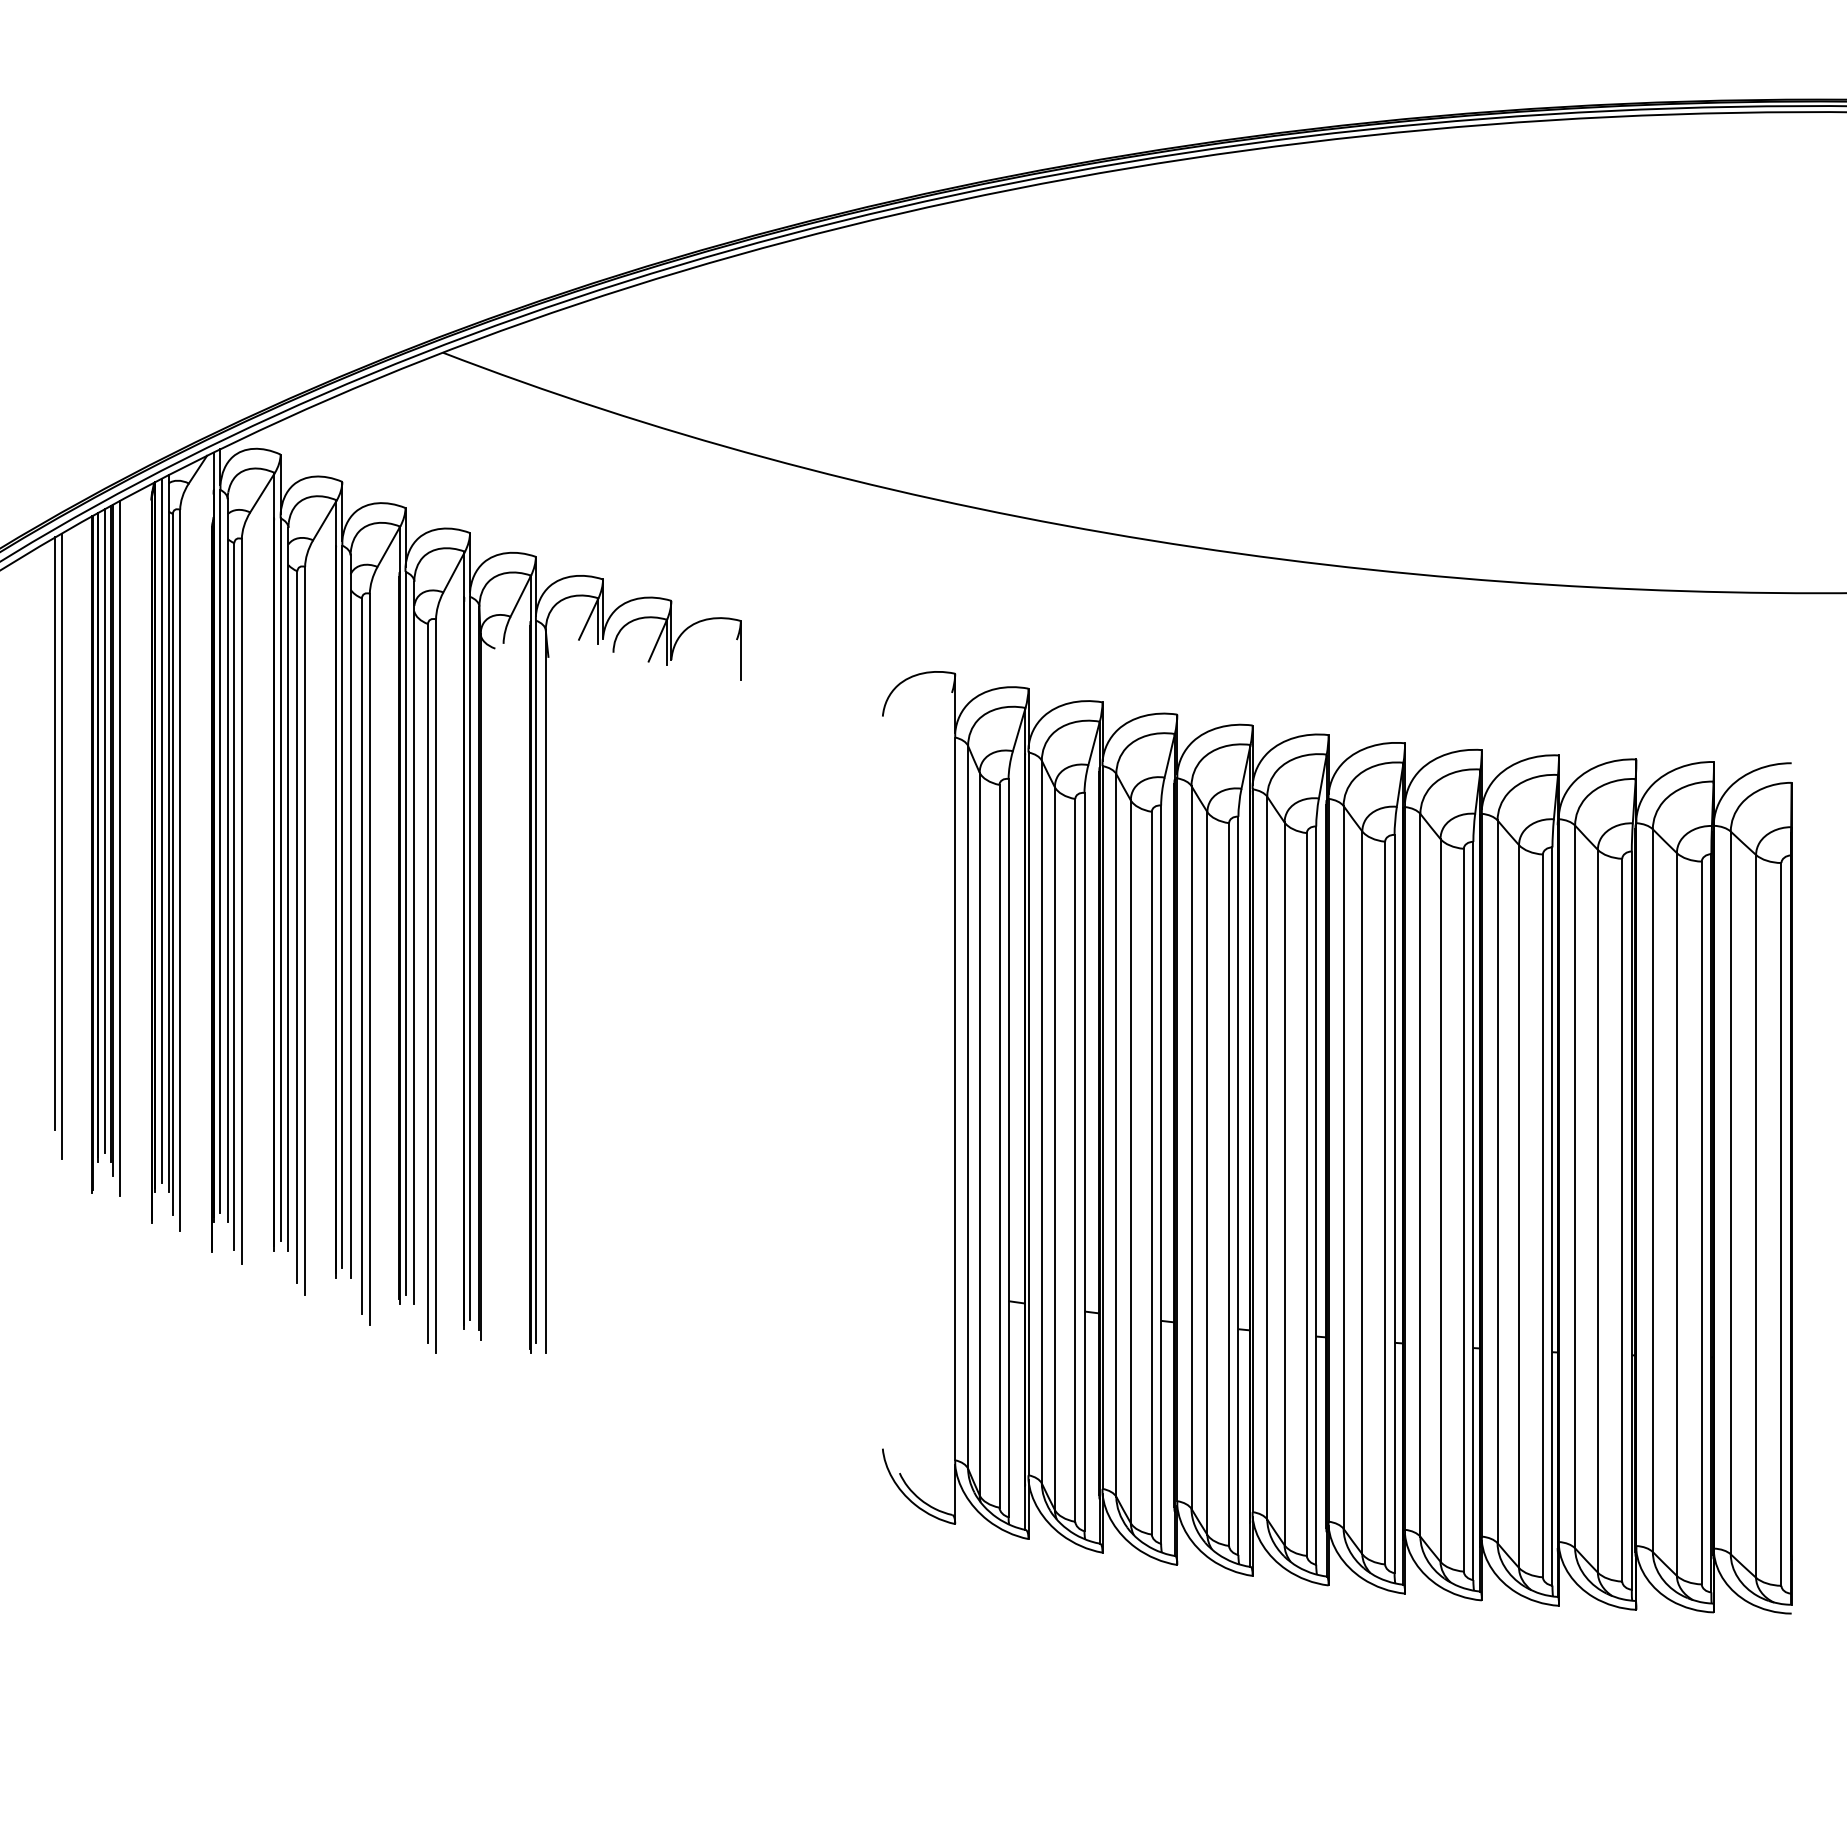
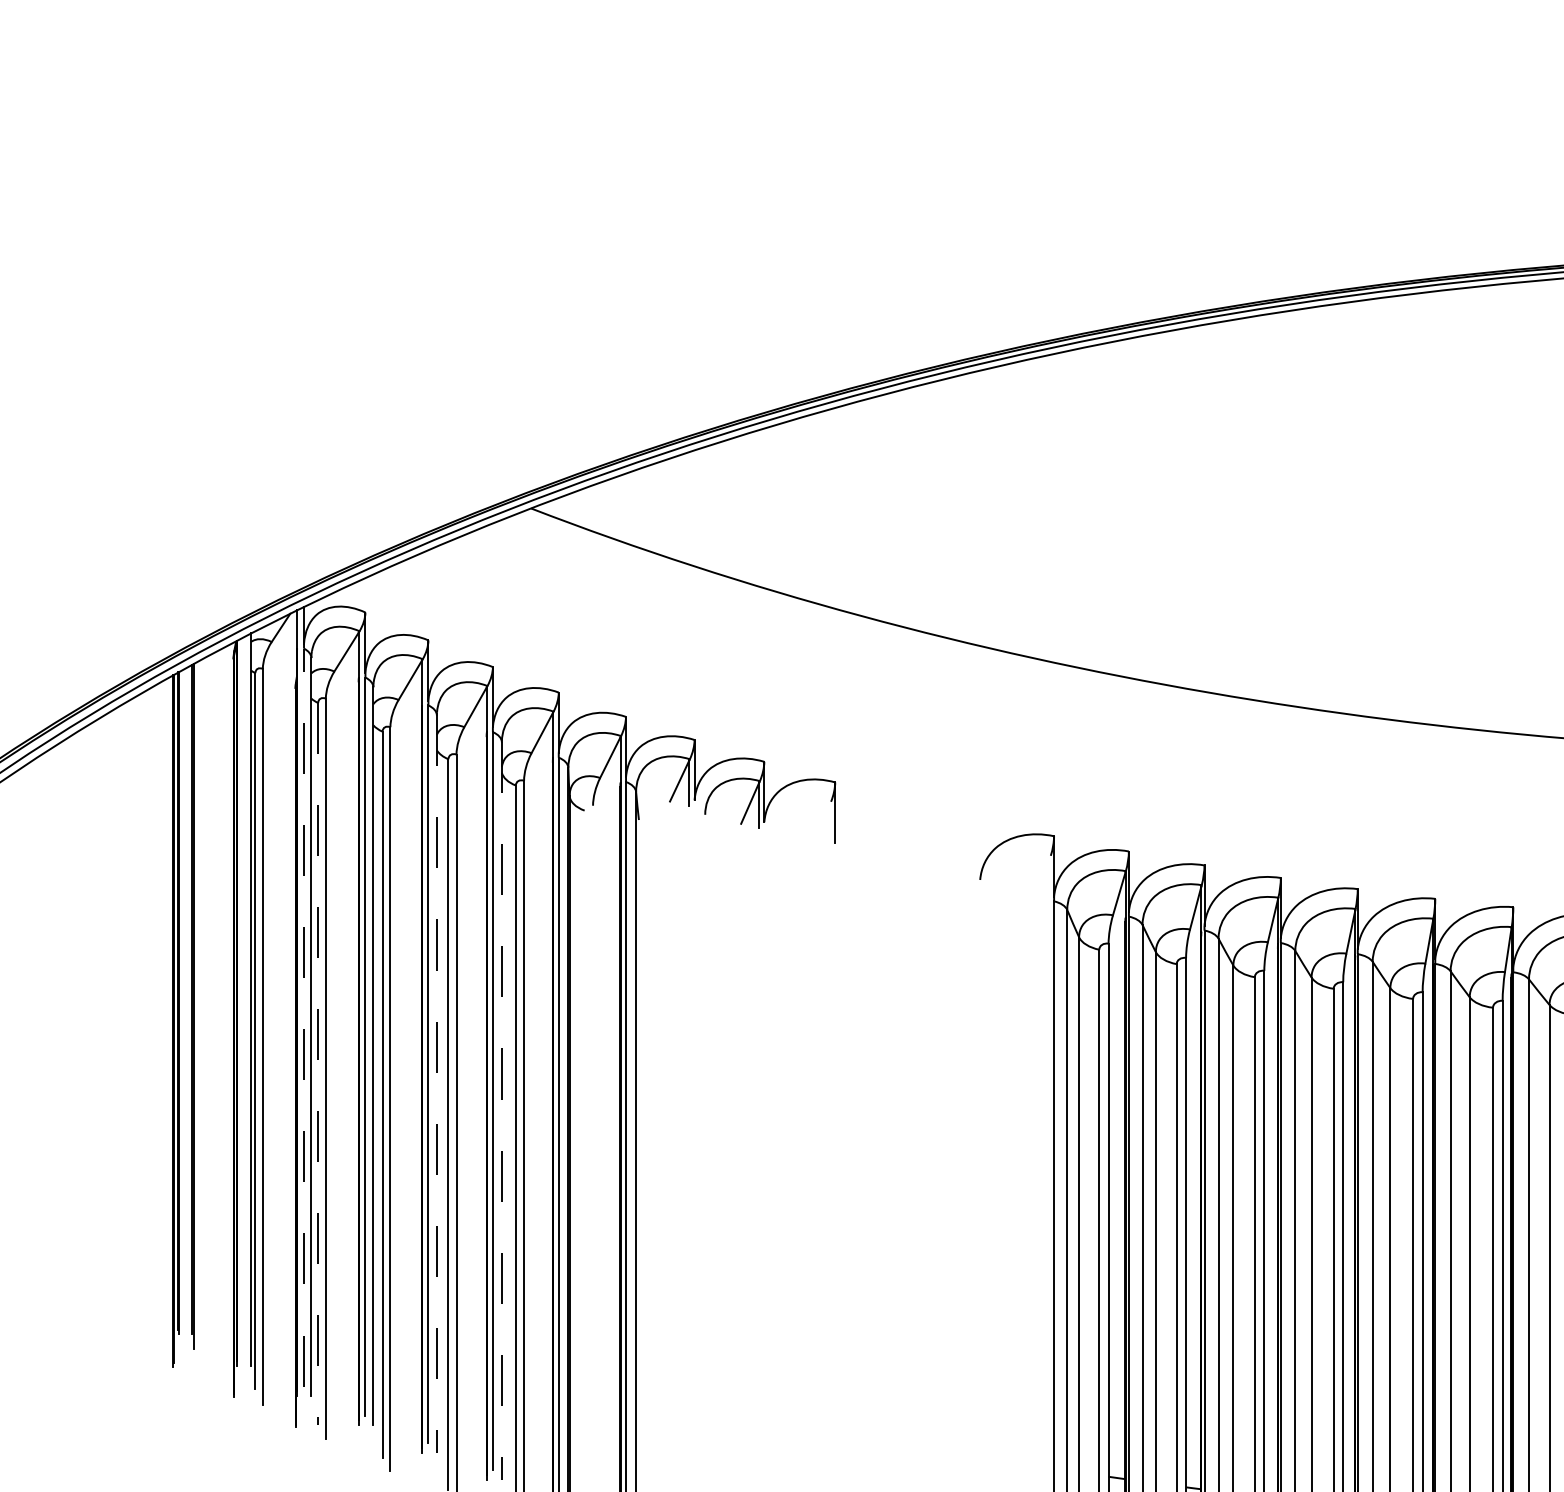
line: (104, 830) -> (185, 996), removed
line: (161, 830) -> (243, 996), removed
line: (55, 833) -> (135, 999), removed
line: (61, 846) -> (141, 1012), removed
line: (120, 848) -> (201, 1014), removed
line: (220, 850) -> (304, 1016), solid -> dashed
line: (234, 897) -> (318, 1064), solid -> dashed
line: (350, 917) -> (436, 1085), solid -> dashed
line: (414, 943) -> (502, 1111), solid -> dashed

